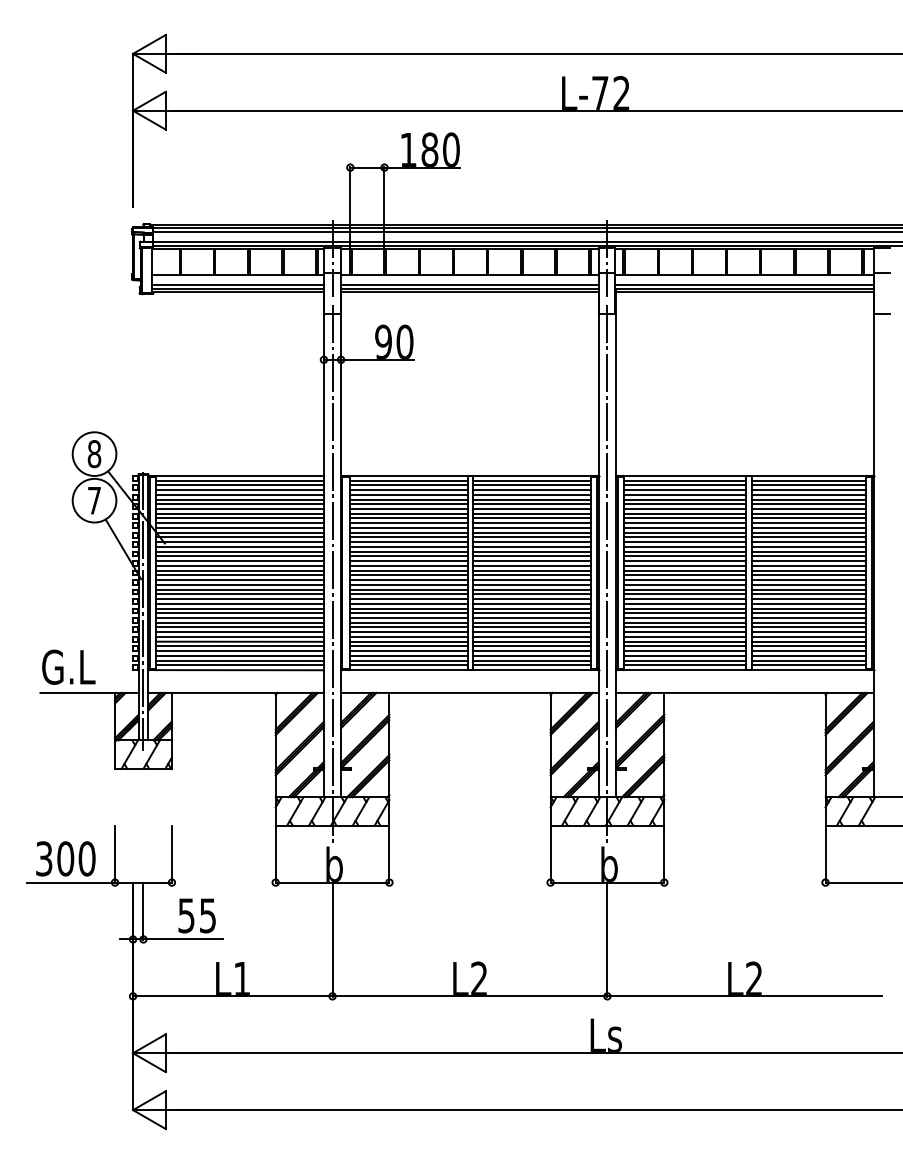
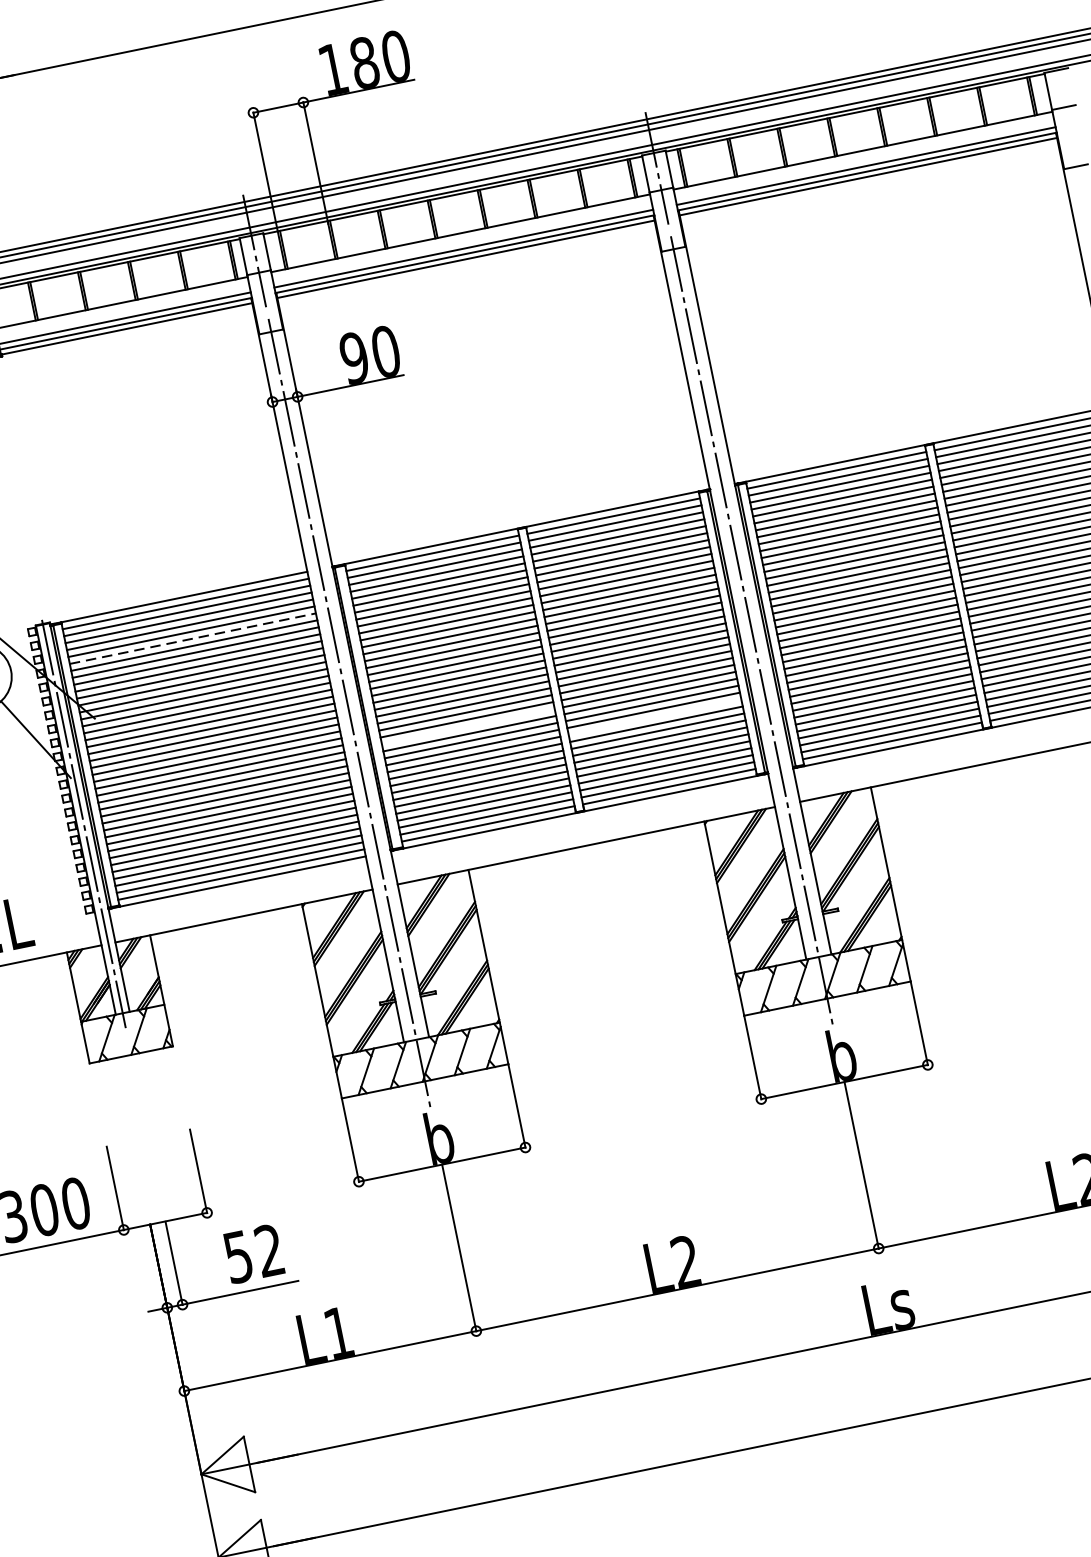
line: (240, 504) -> (193, 638), solid -> dashed
line: (408, 599) -> (468, 727), removed
line: (532, 618) -> (655, 717), removed
text: (207, 915) -> (269, 1250), 55 -> 52

